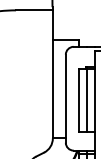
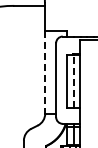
line: (53, 89) -> (45, 72), solid -> dashed
line: (86, 100) -> (73, 81), solid -> dashed

